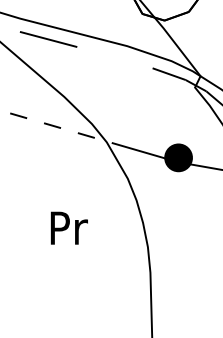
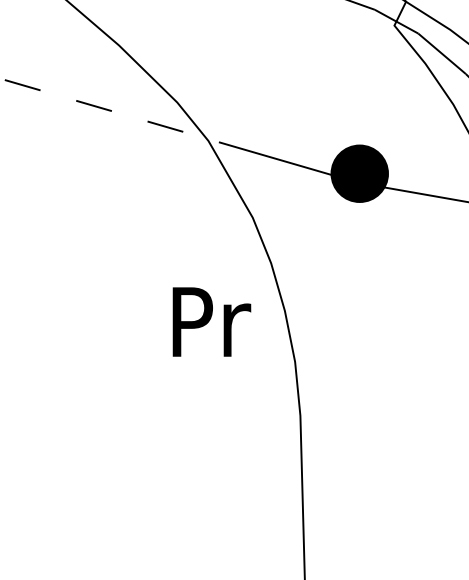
text: (69, 227) -> (212, 320), moved

